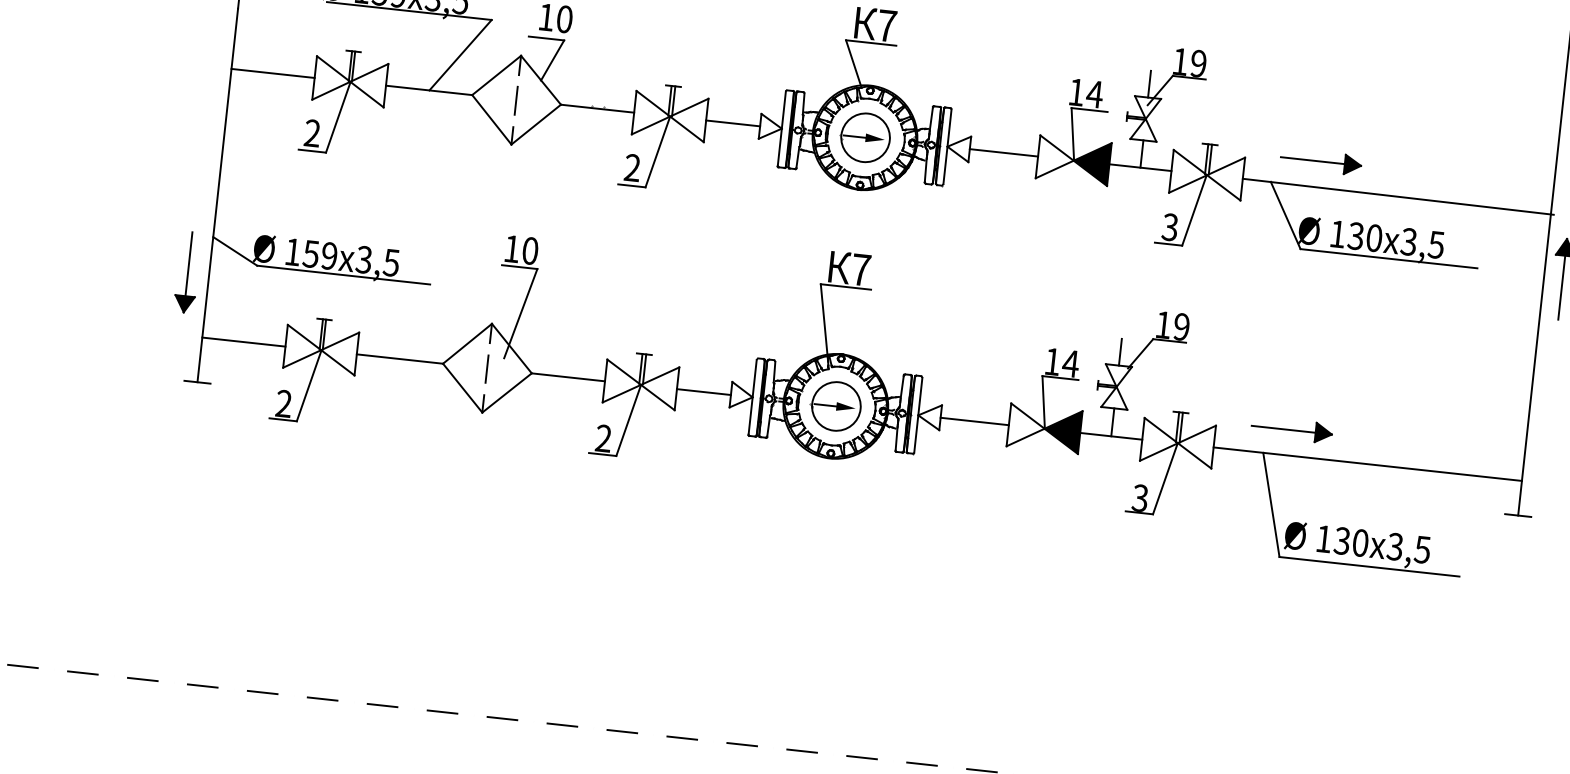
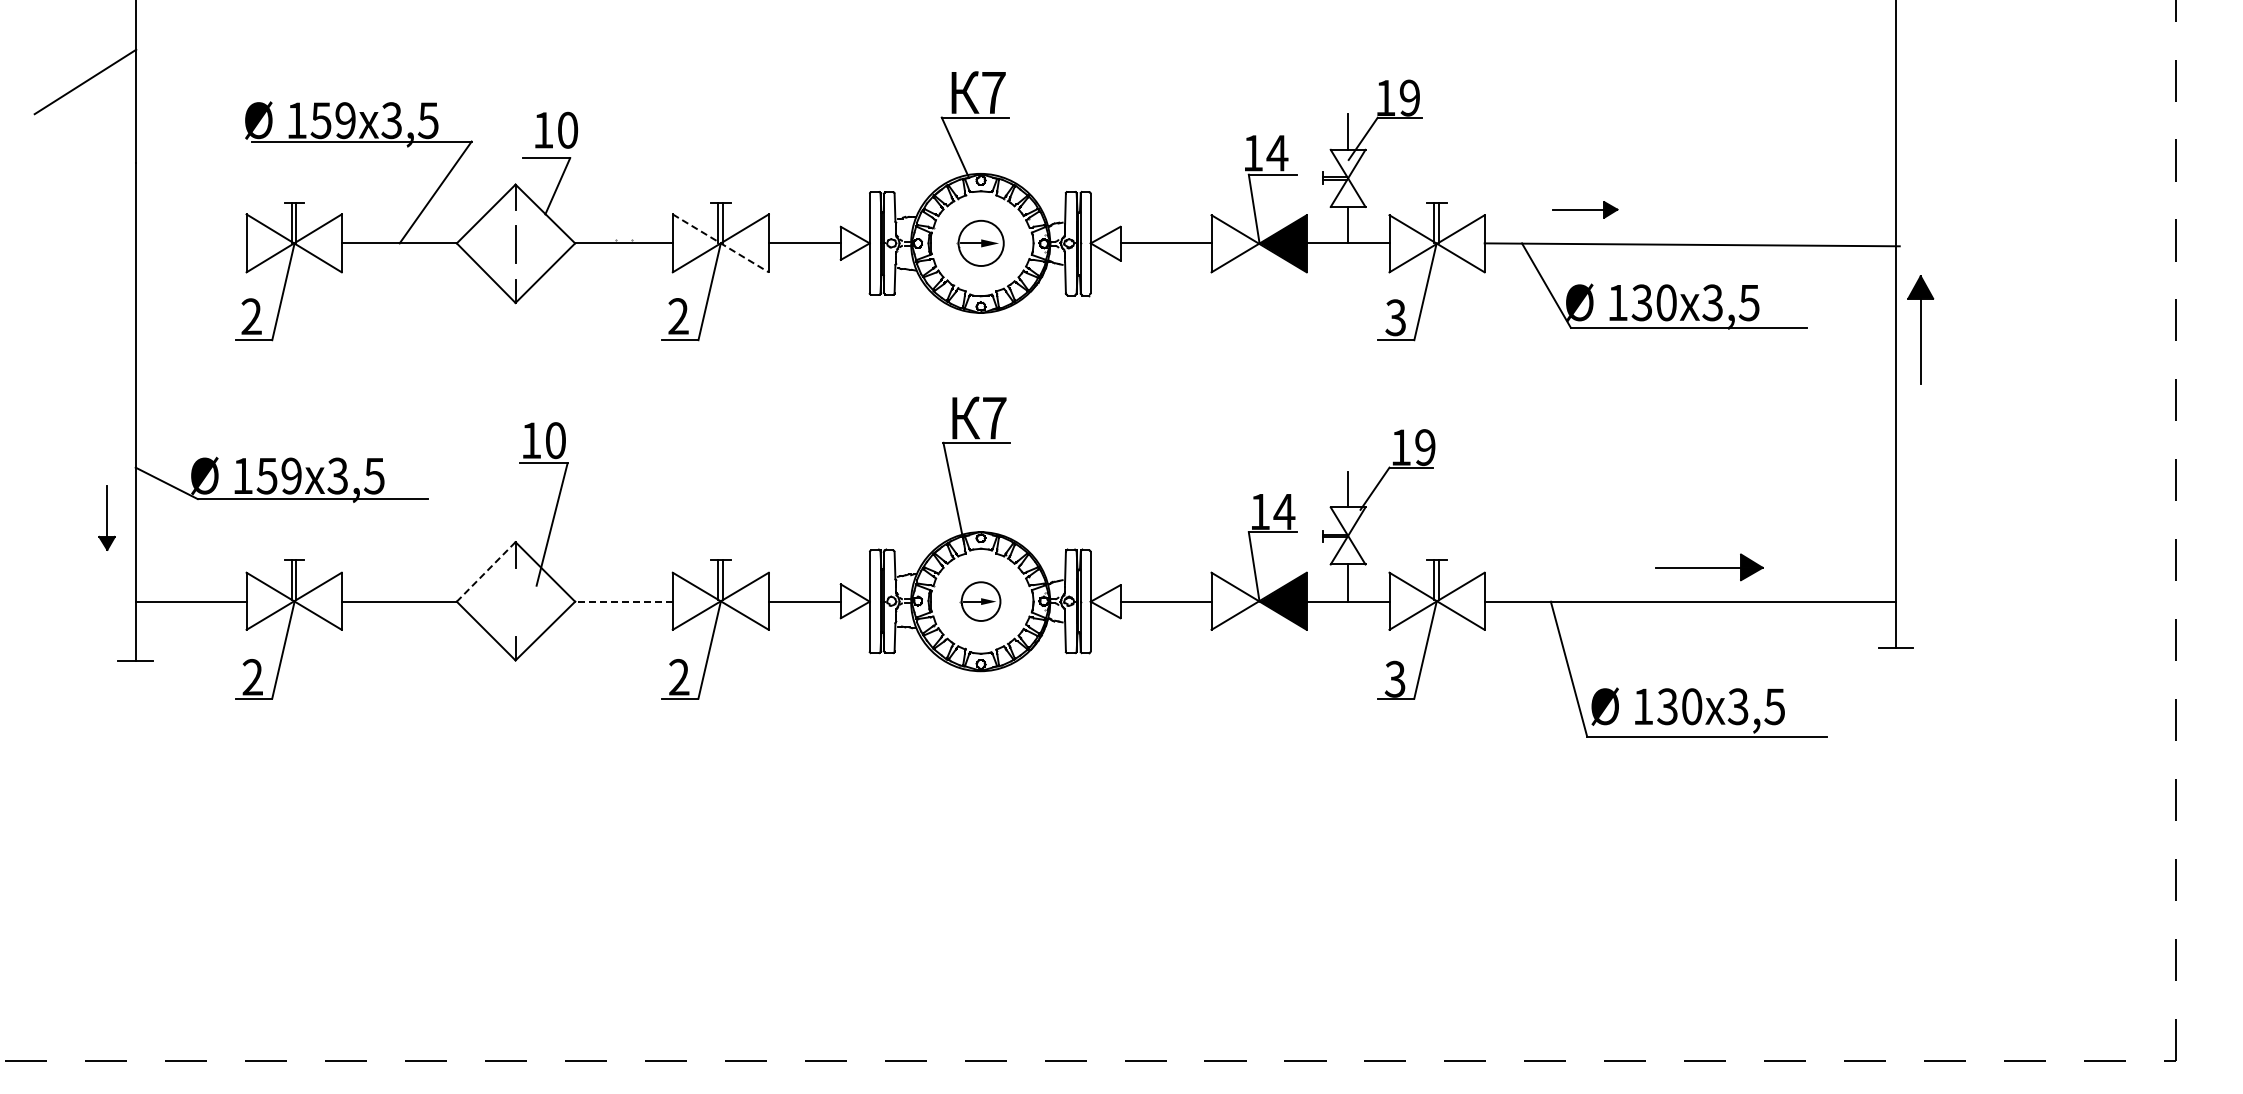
line: (272, 73) -> (190, 243), removed
line: (670, 116) -> (721, 243), solid -> dashed
part: (864, 137) -> (980, 243), size x0.7
part: (1321, 161) -> (1585, 209), size x0.6
part: (187, 272) -> (106, 517), size x0.6
line: (467, 343) -> (486, 571), solid -> dashed
line: (486, 369) -> (515, 602), removed
line: (568, 377) -> (623, 601), solid -> dashed
part: (835, 406) -> (980, 601), size x0.6
part: (1292, 430) -> (1709, 567), moved

